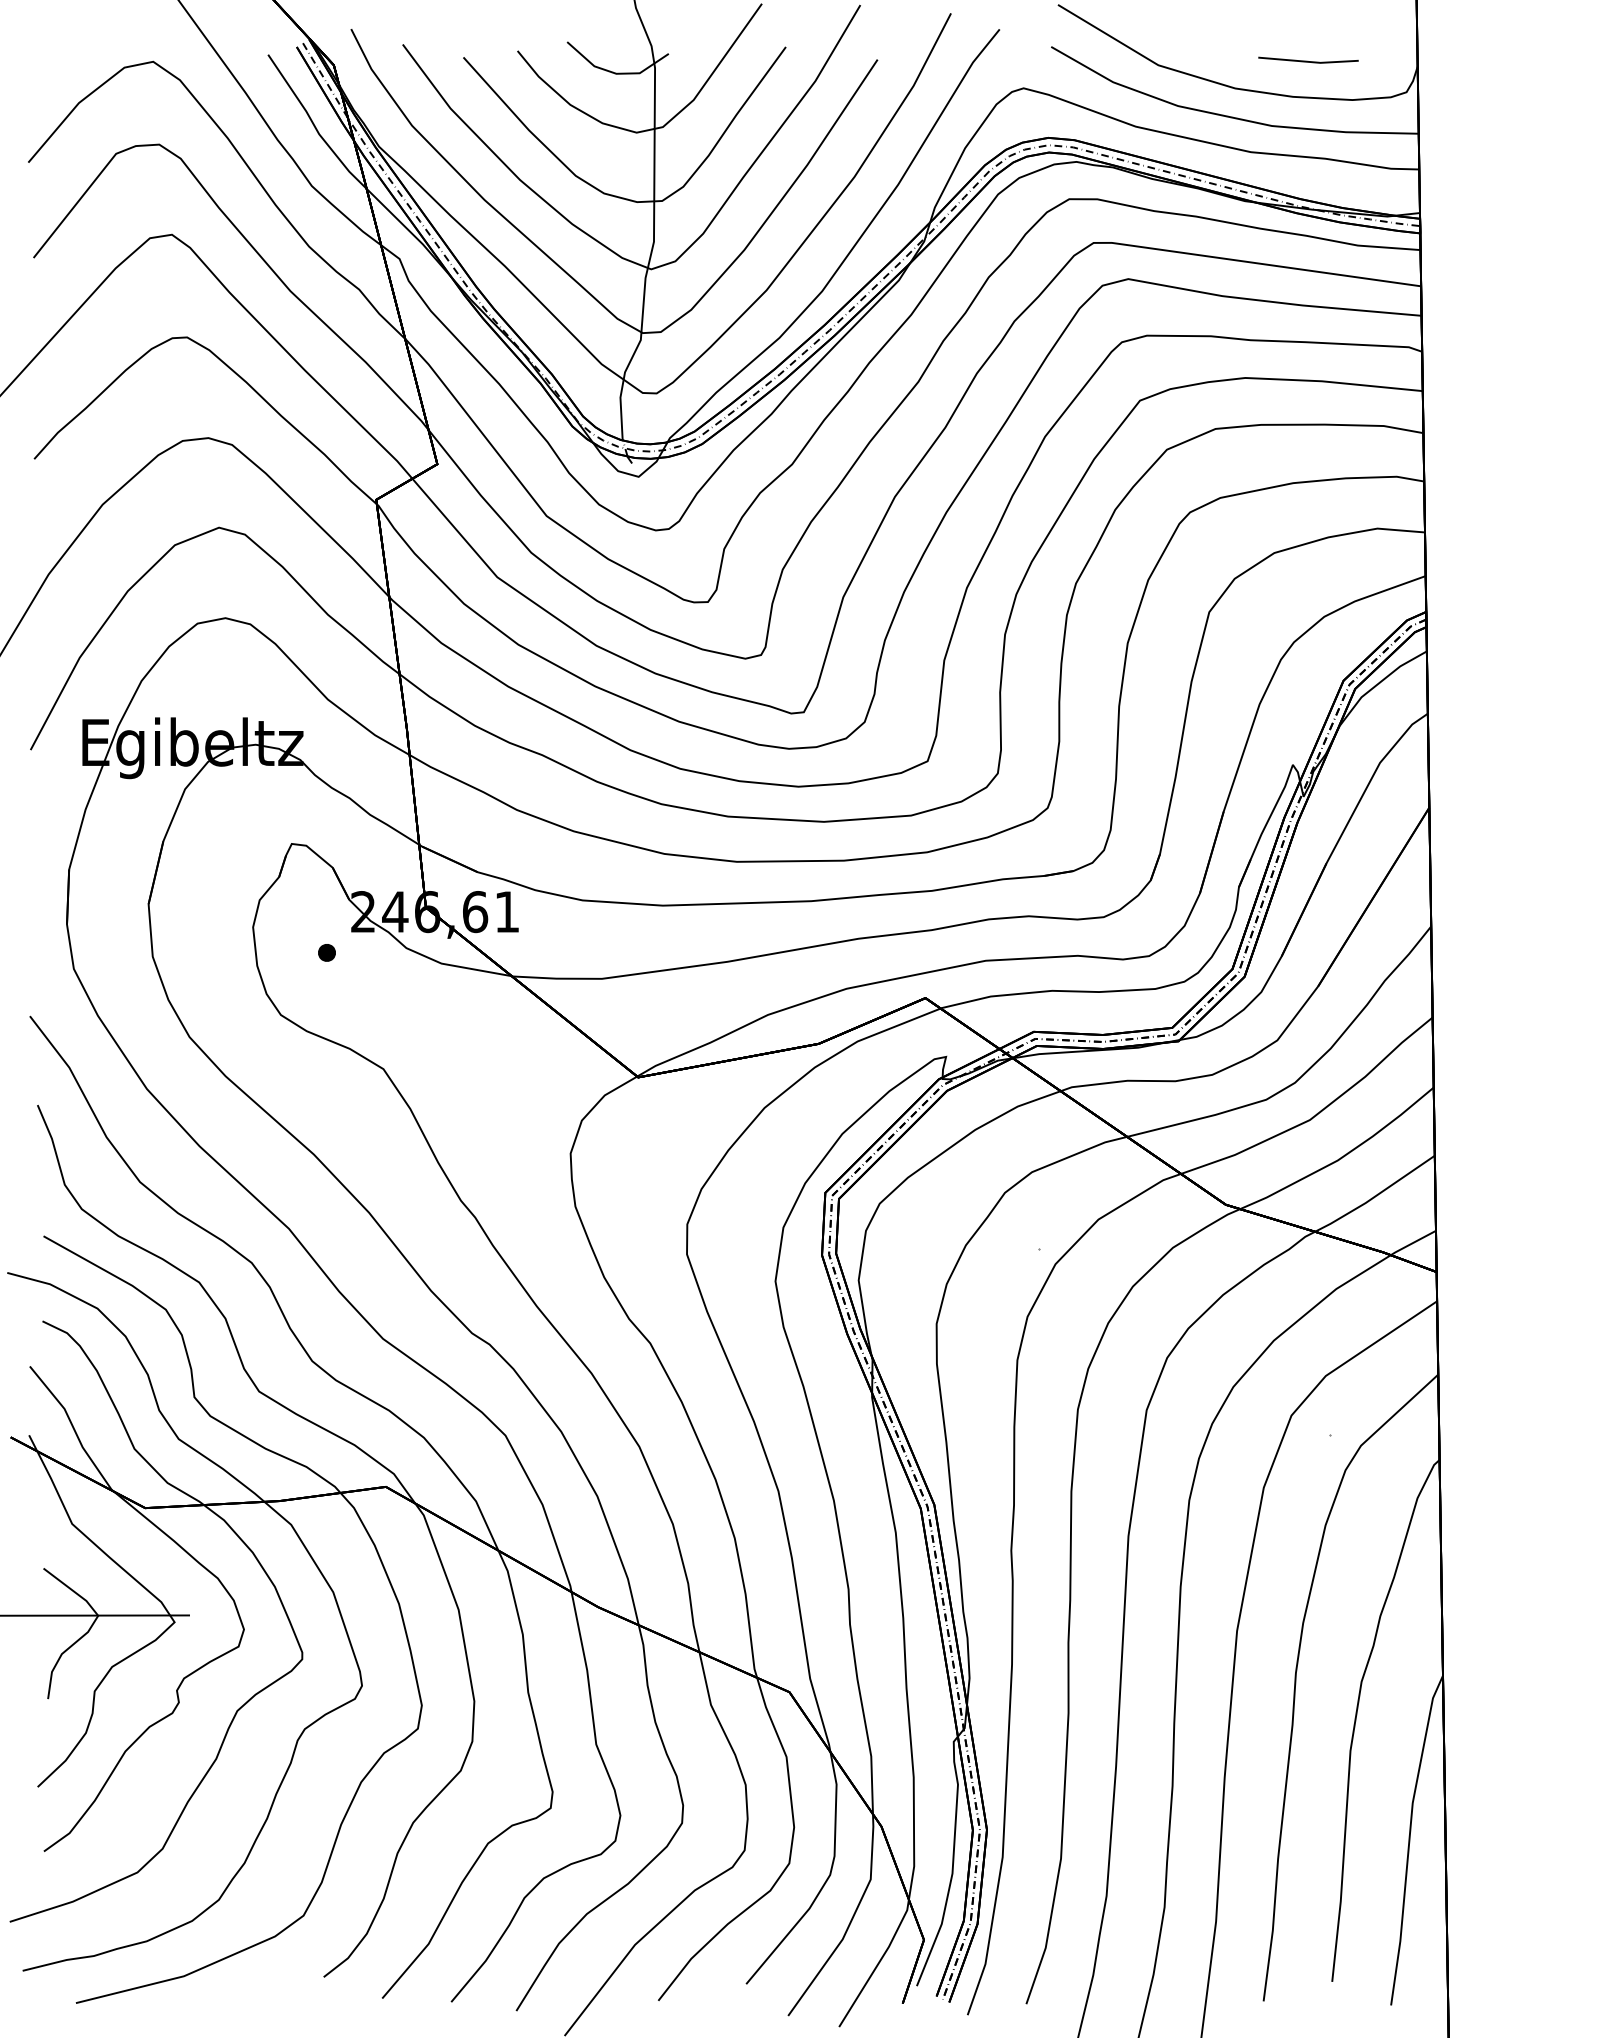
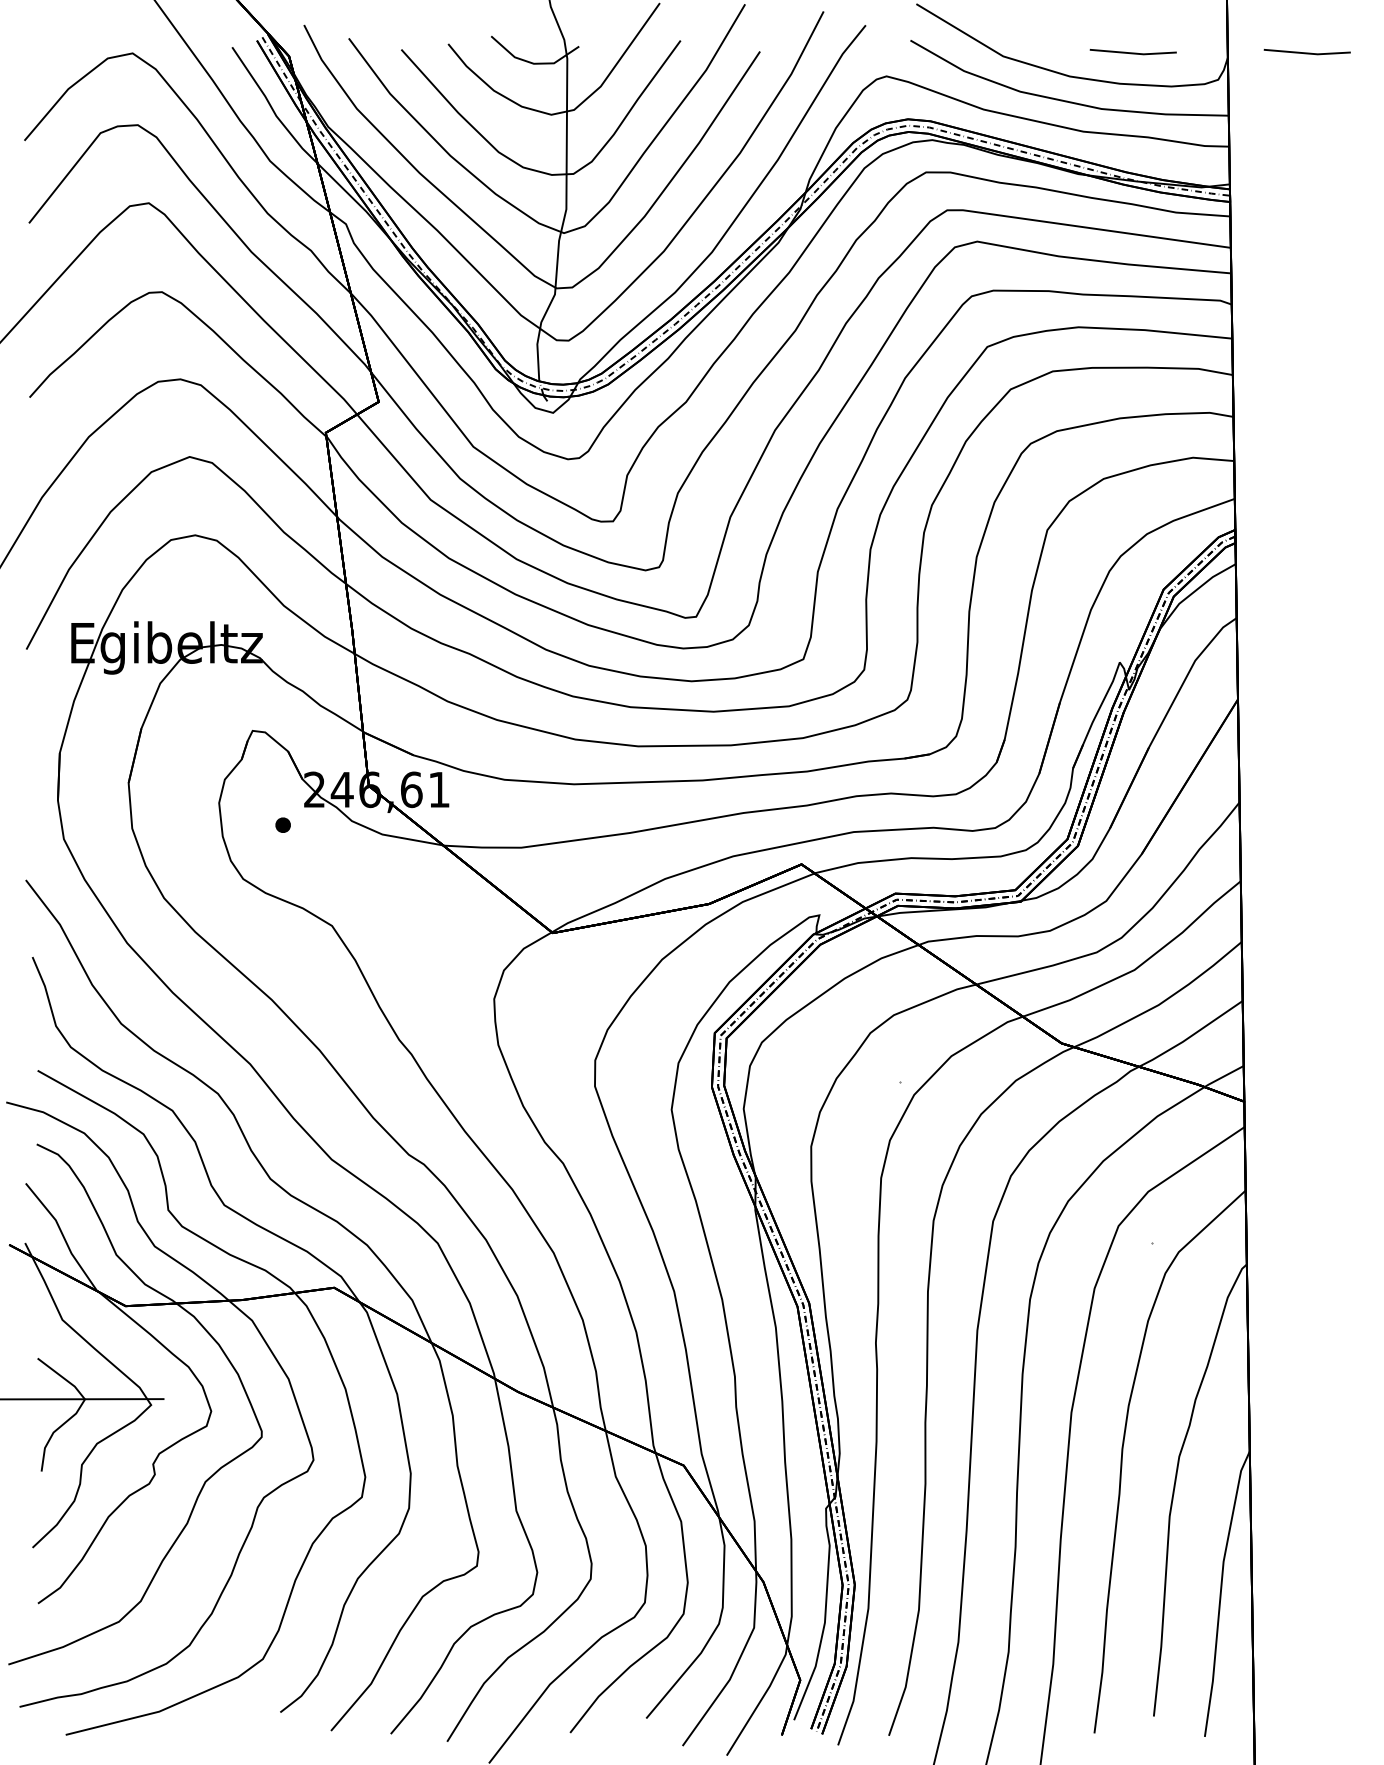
line: (1508, 60) -> (1306, 52), added

